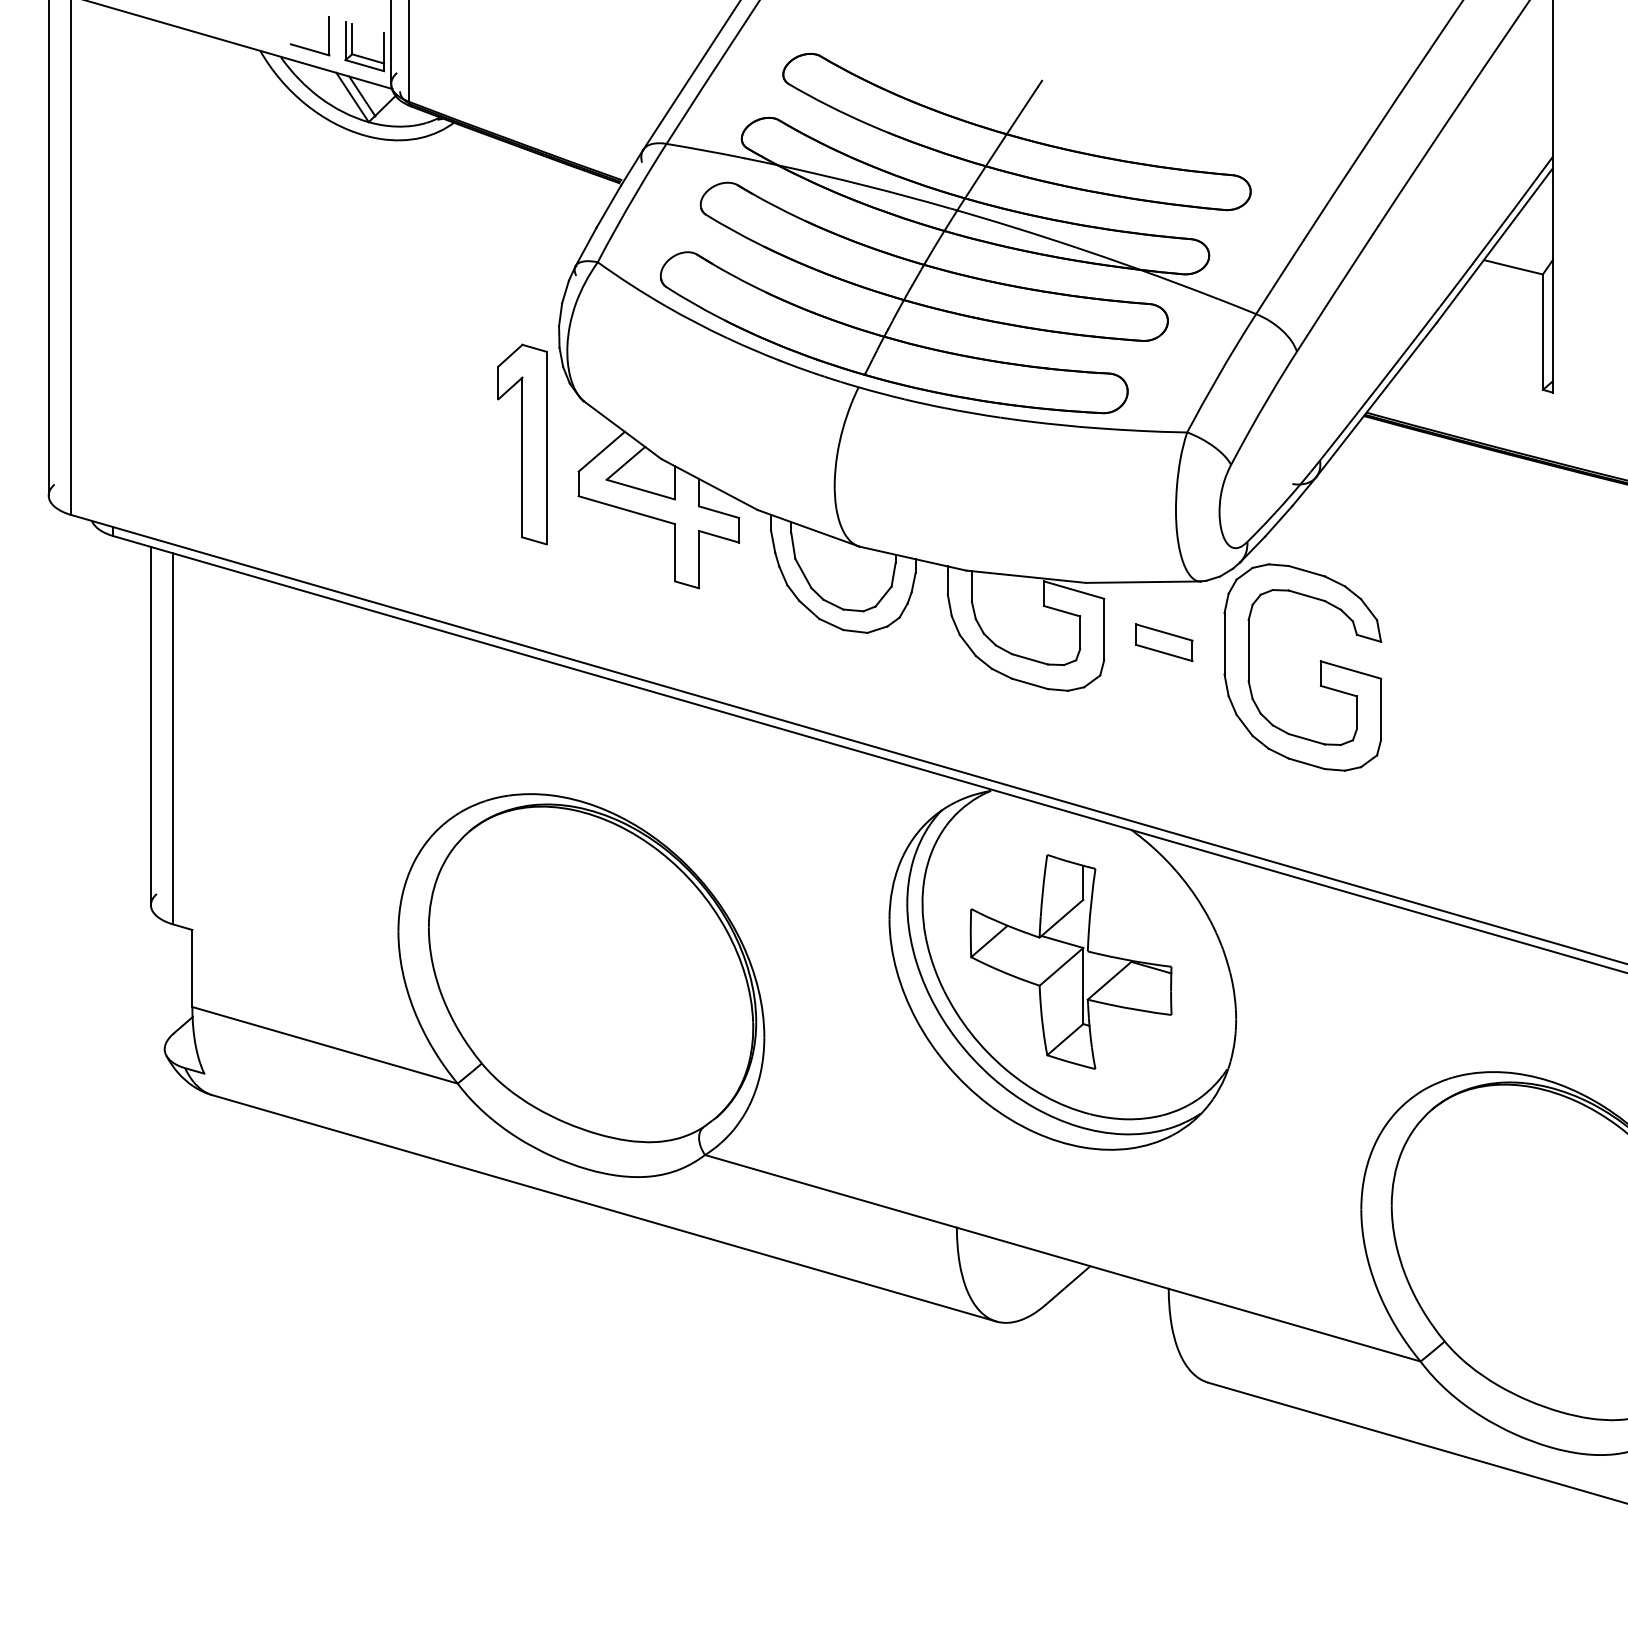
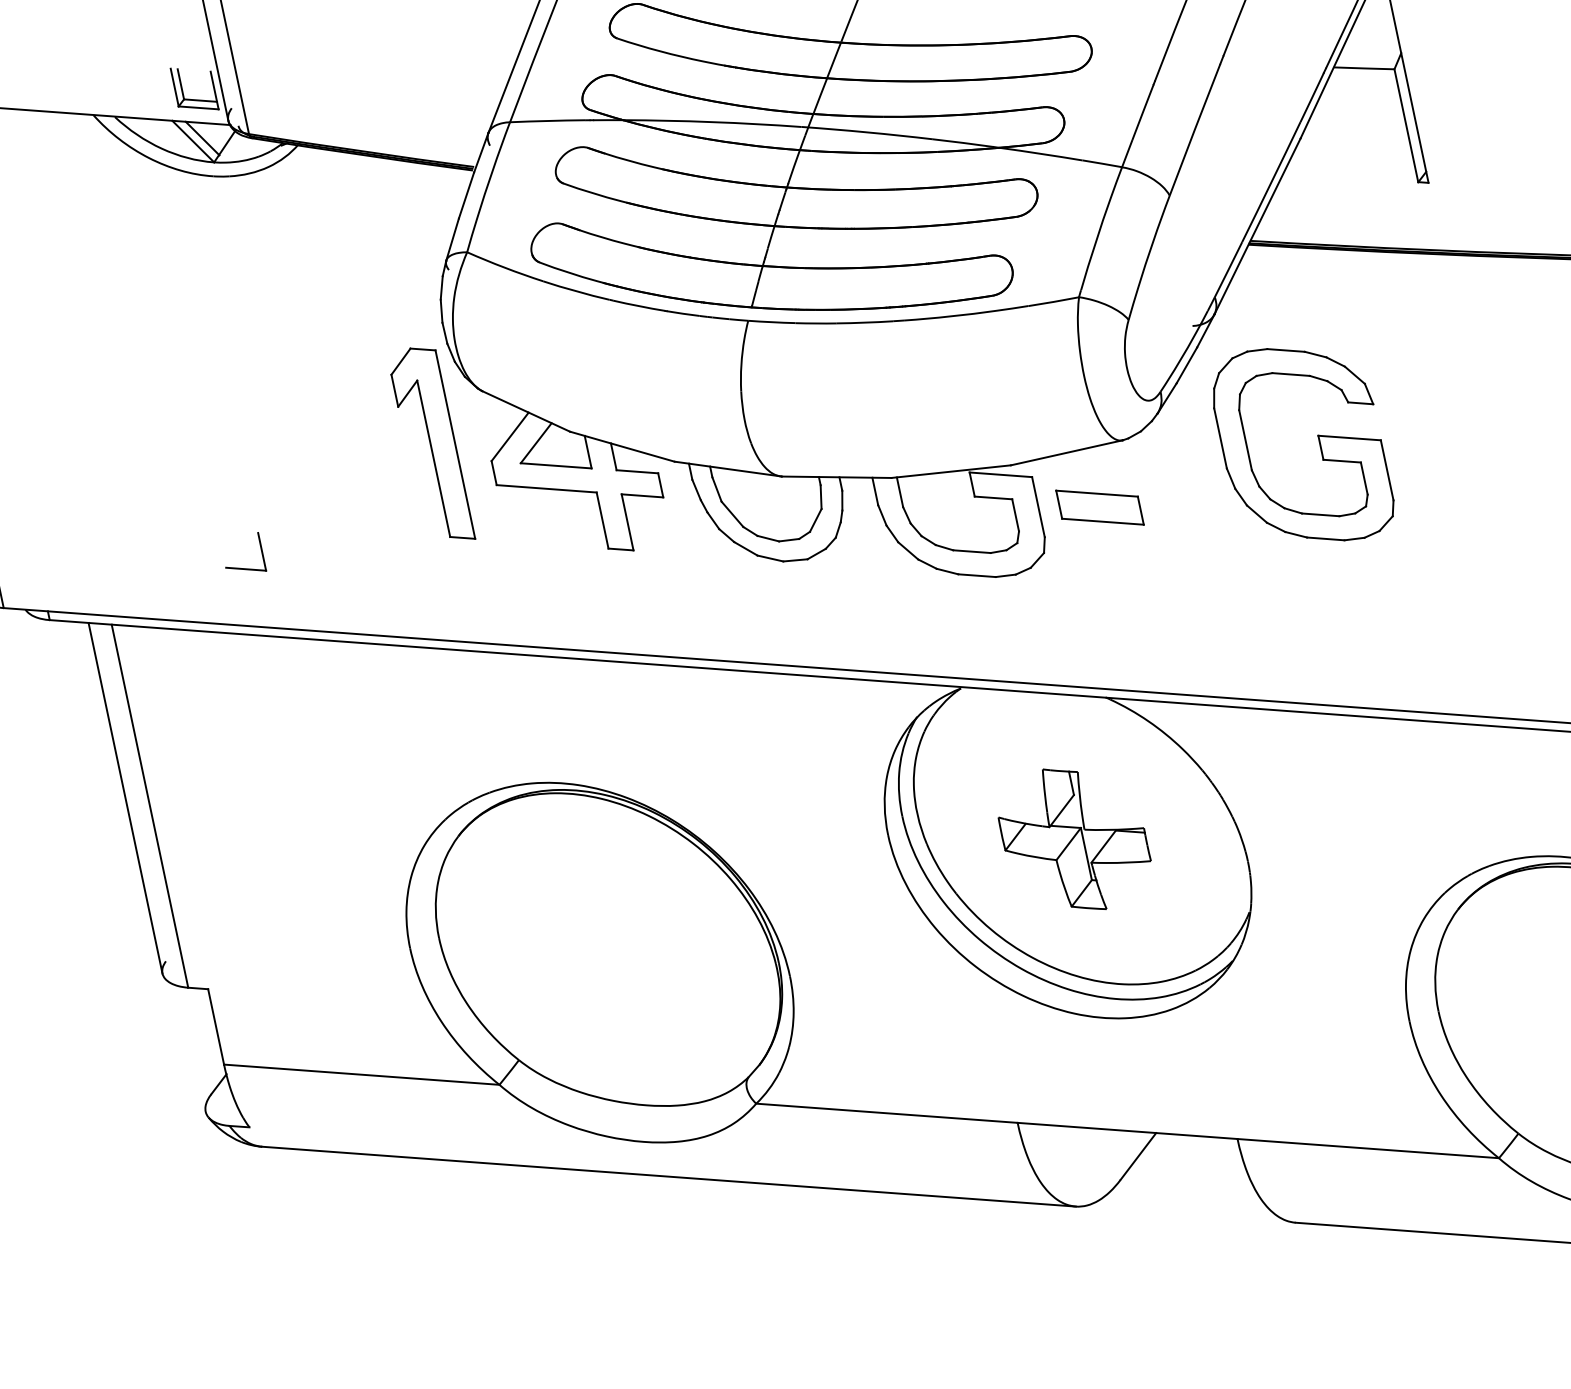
part: (306, 47) -> (242, 567), moved
part: (1164, 642) -> (1100, 507), size x1.4
part: (1320, 667) -> (1319, 441), moved
part: (1070, 961) -> (1073, 838), size x0.7

